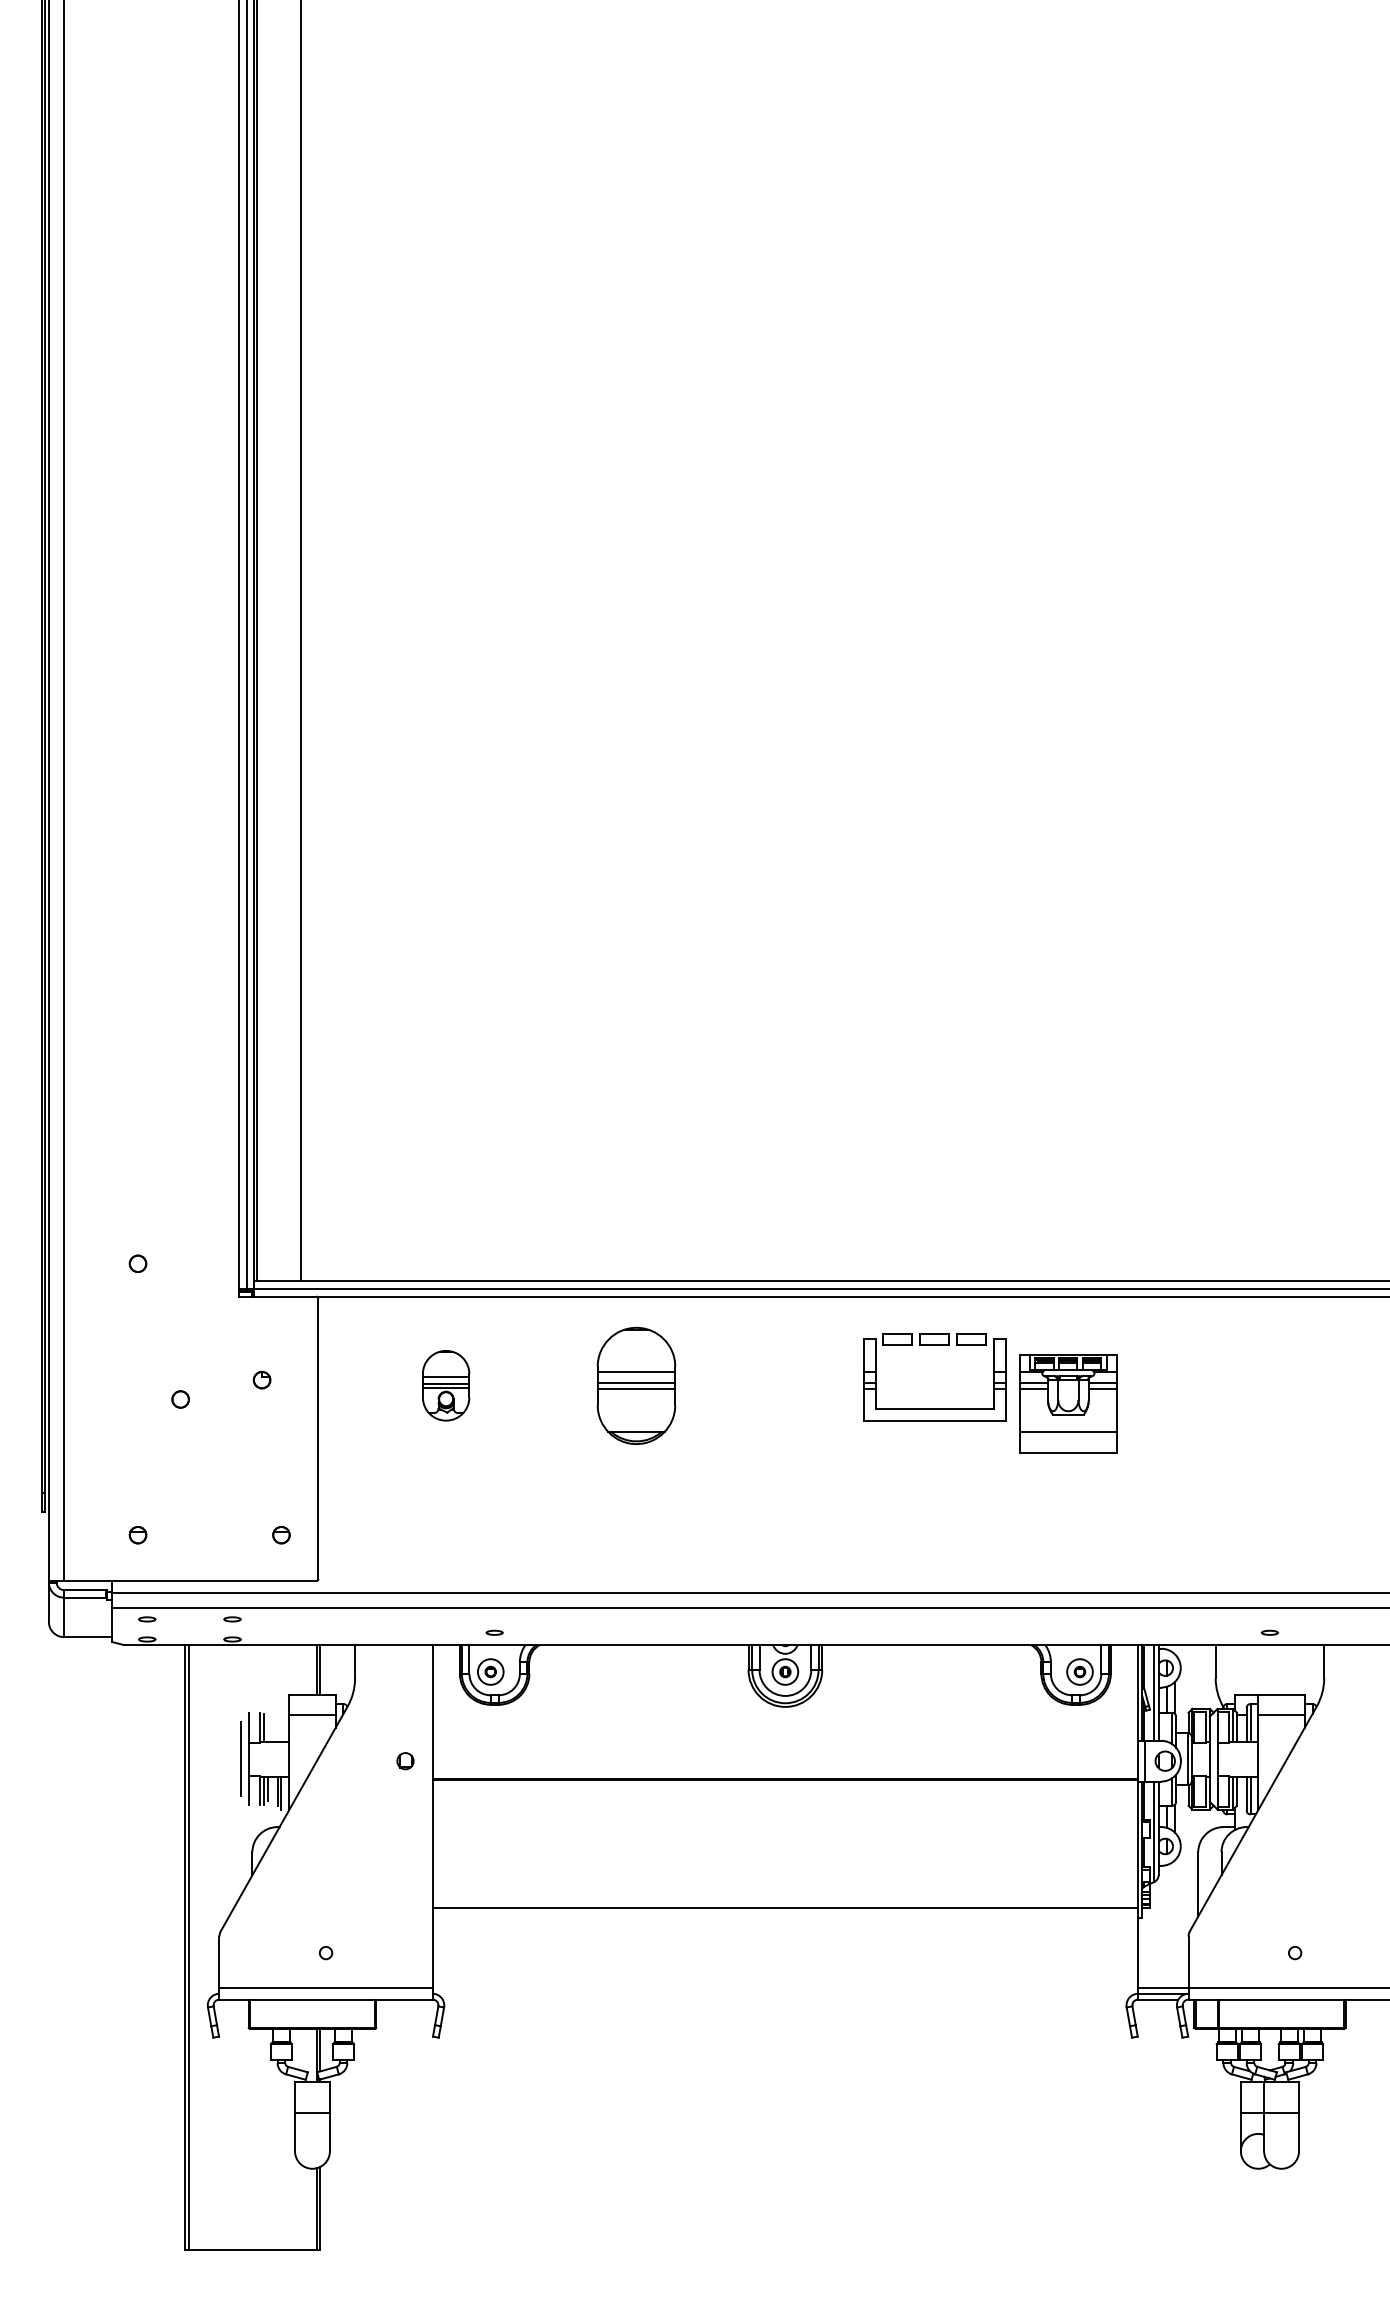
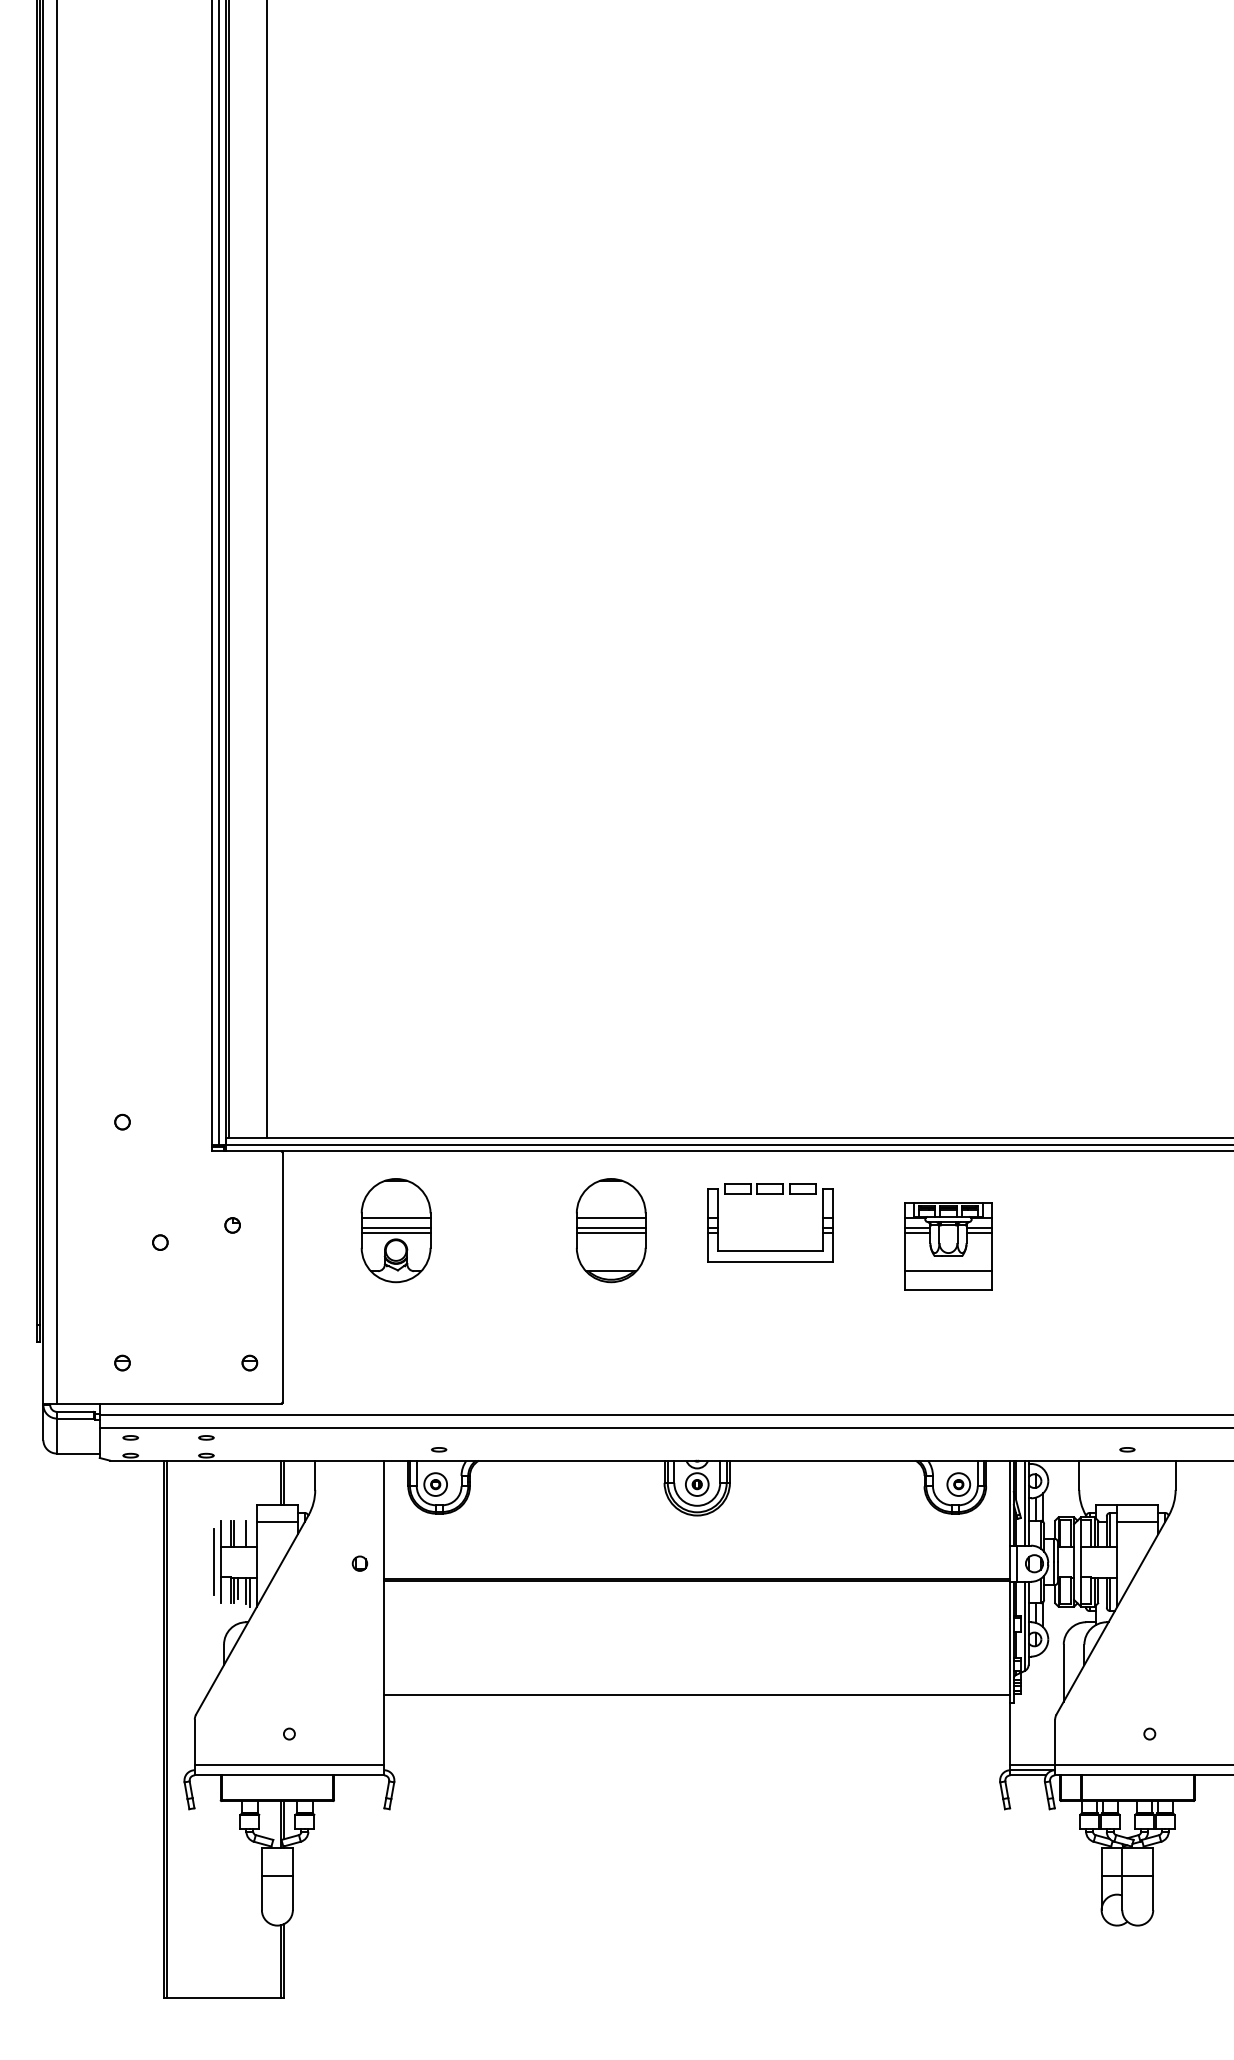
part: (445, 1385) -> (395, 1230), size x1.67
part: (636, 1385) -> (611, 1230), moved
part: (934, 1408) -> (770, 1250), moved
line: (277, 1726) -> (246, 1532), added

